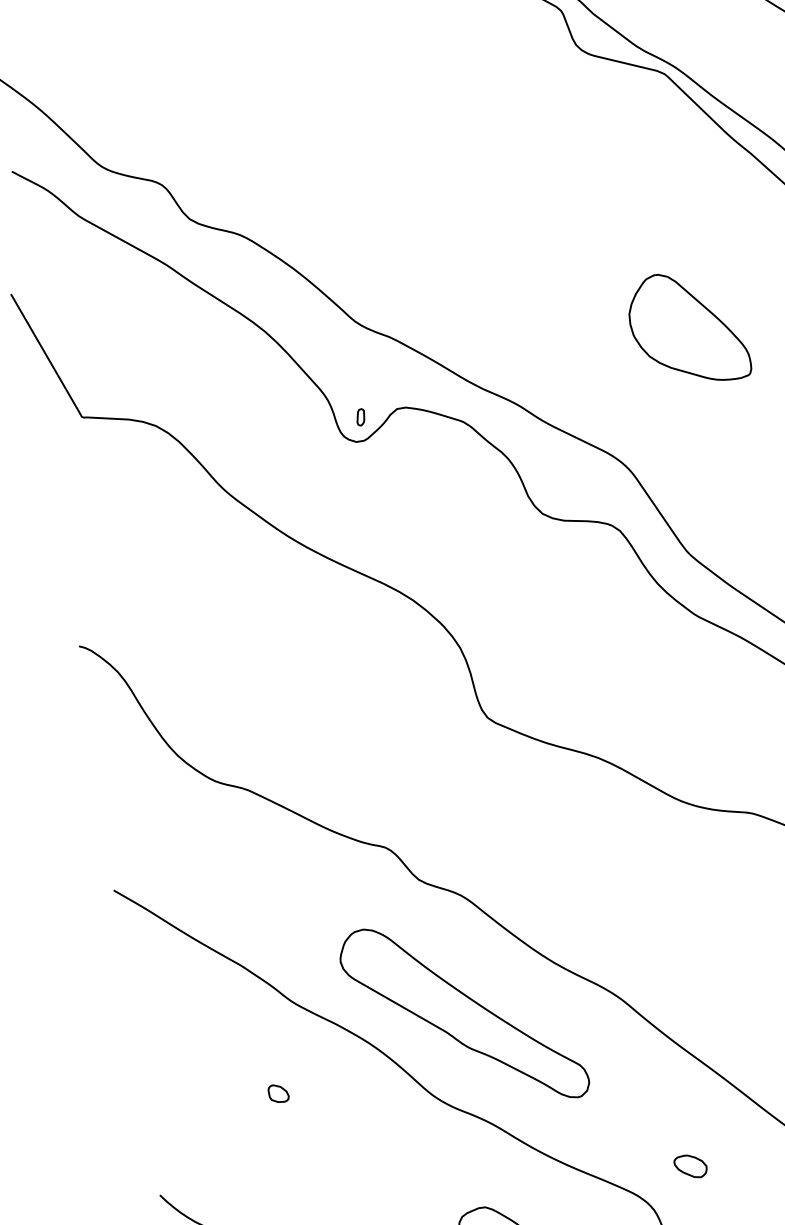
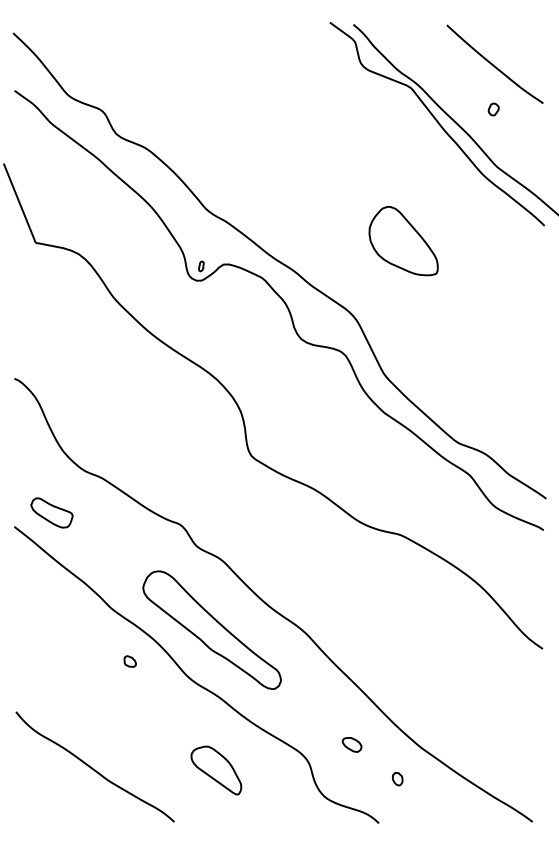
part: (171, 858) -> (51, 512), added
part: (277, 1093) -> (129, 661), moved
part: (689, 1166) -> (351, 744), moved

